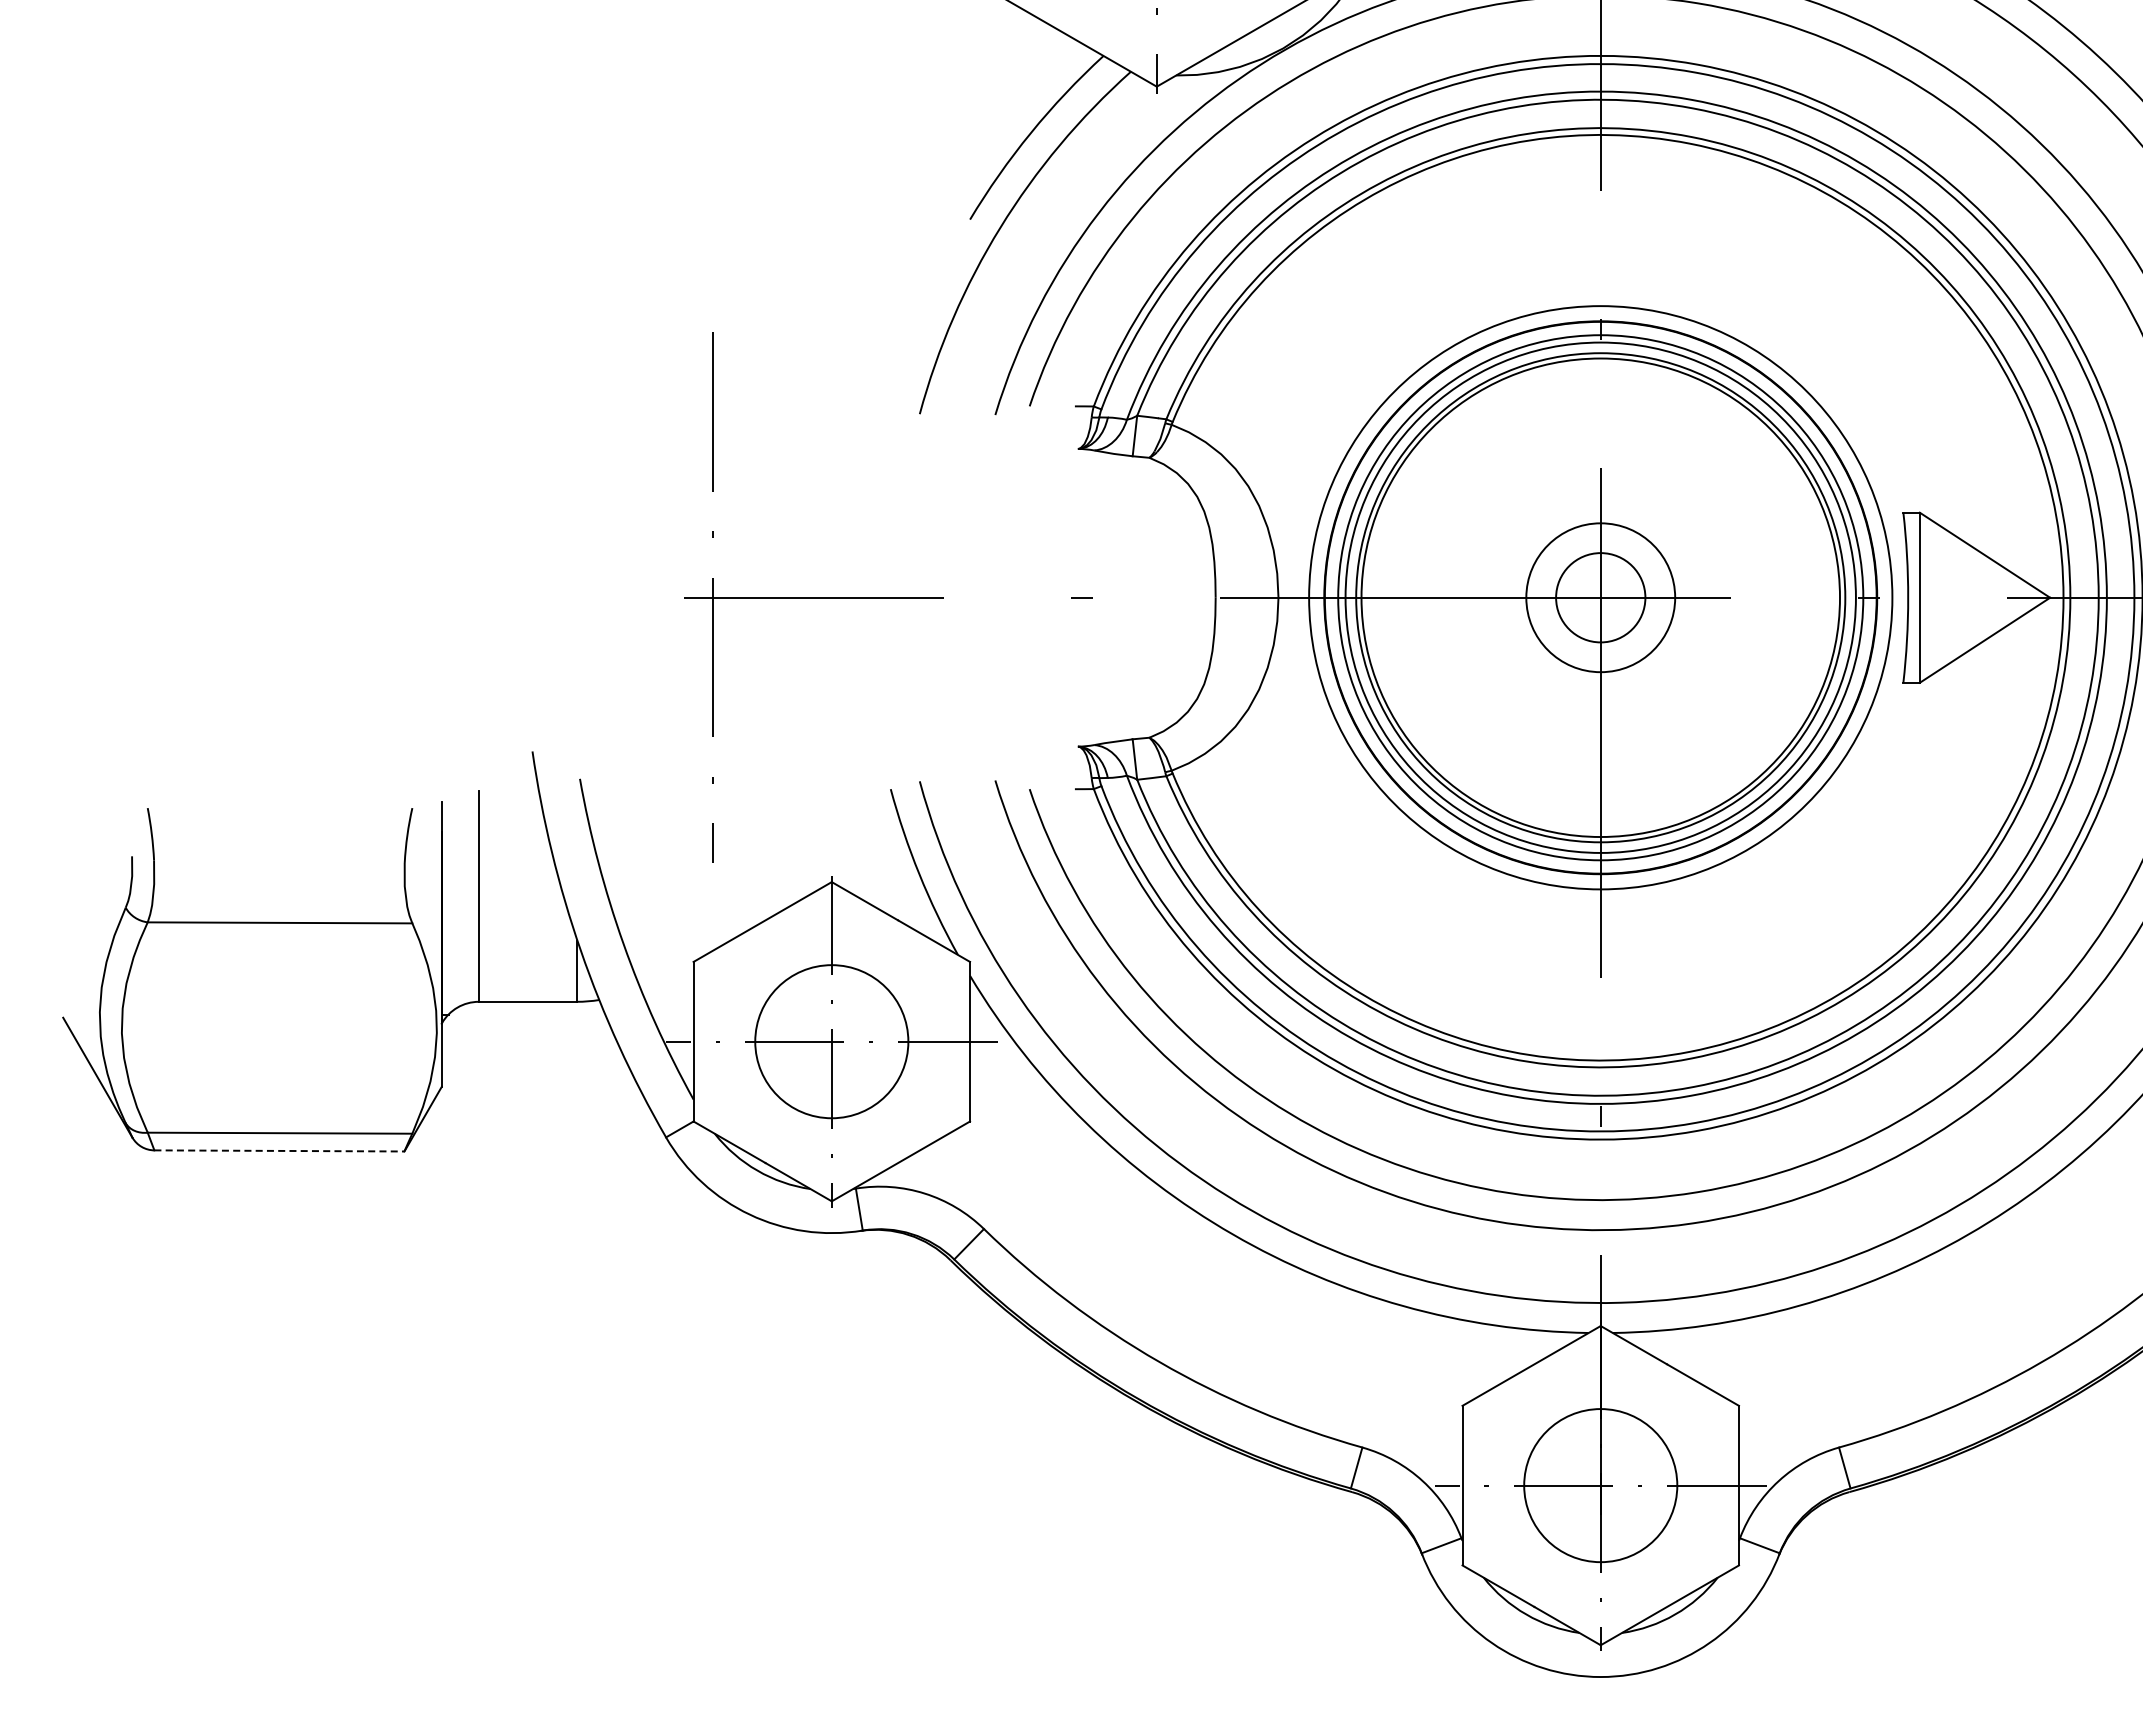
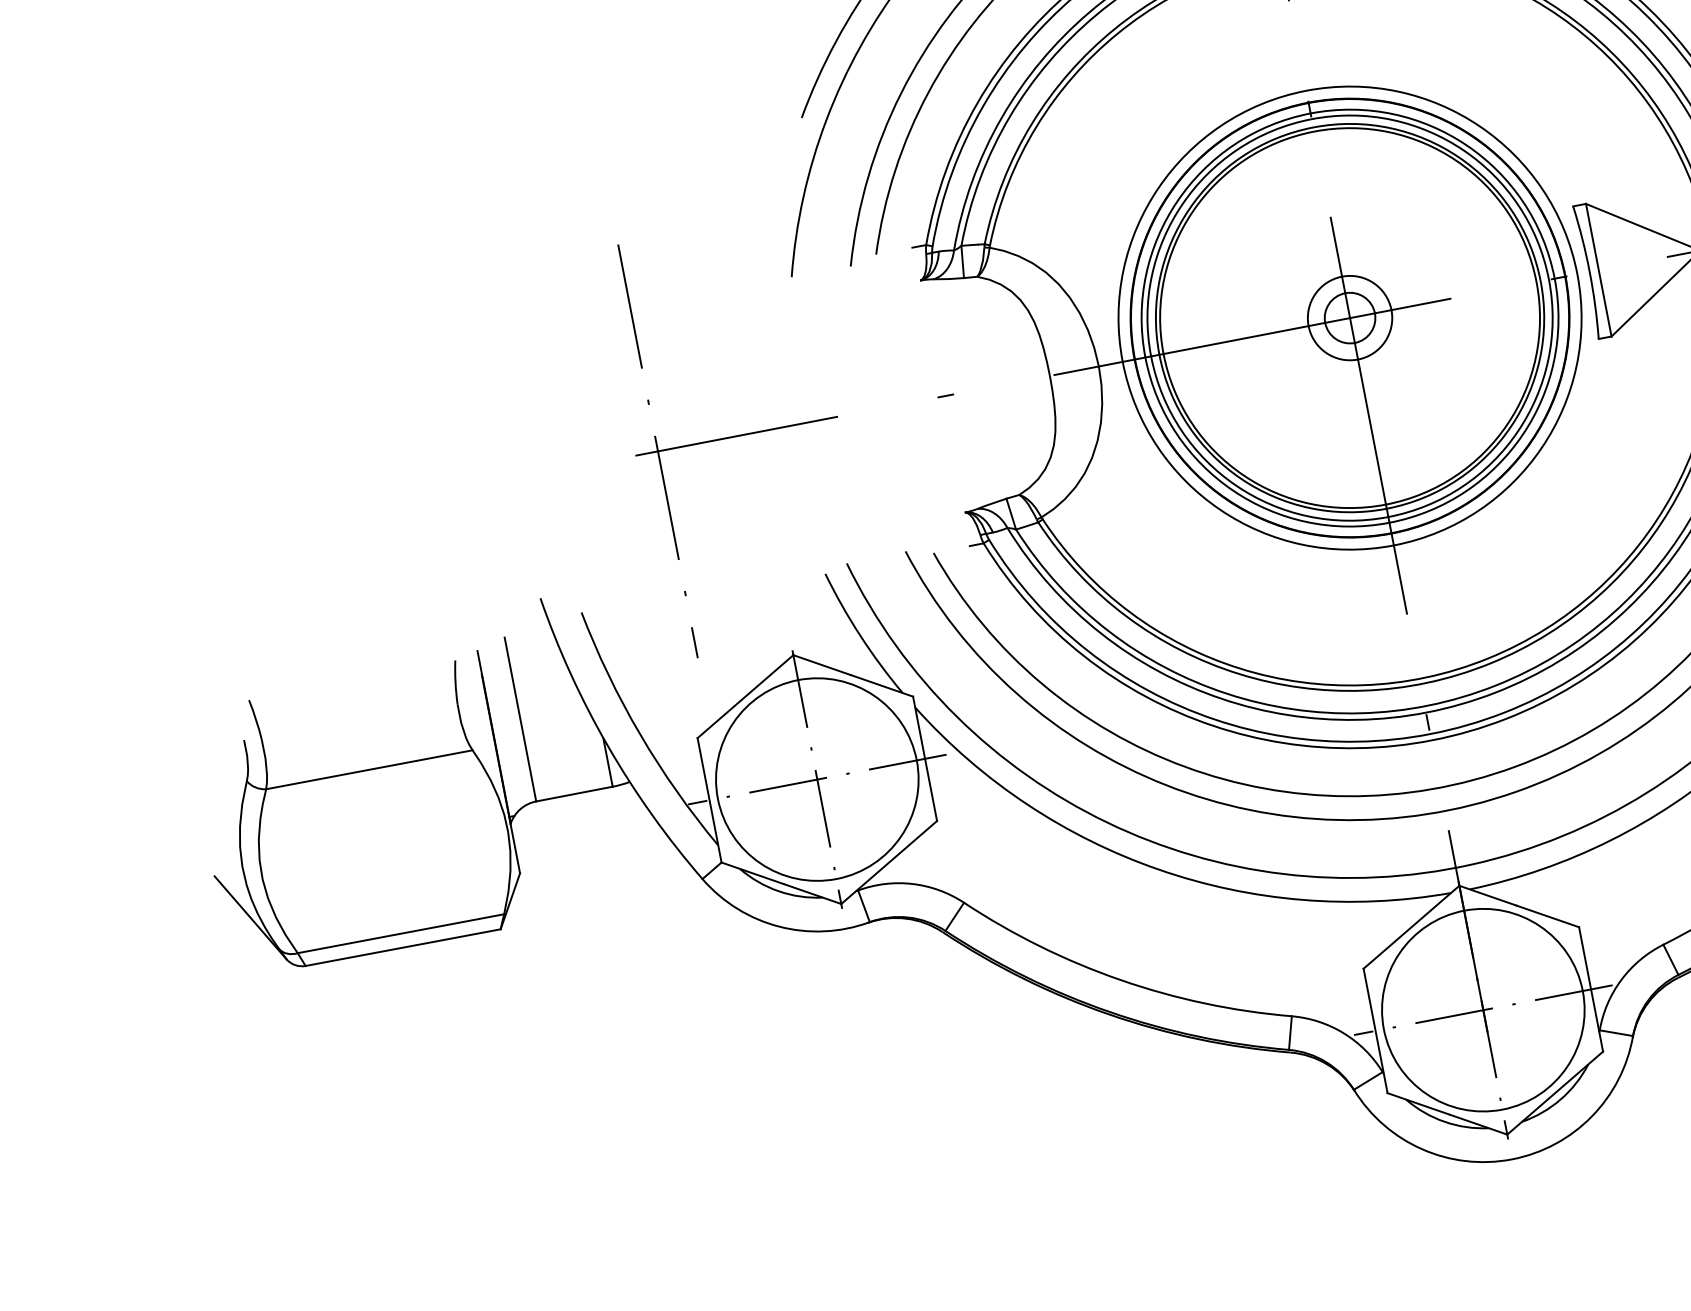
circle: (1600, 597) -> (1349, 317), size x0.71
circle: (1600, 597) -> (1349, 317), size x0.71
circle: (831, 1041) -> (817, 779), size x1.67
line: (279, 1150) -> (403, 947), dashed -> solid
circle: (1600, 1485) -> (1483, 1010), size x1.67

